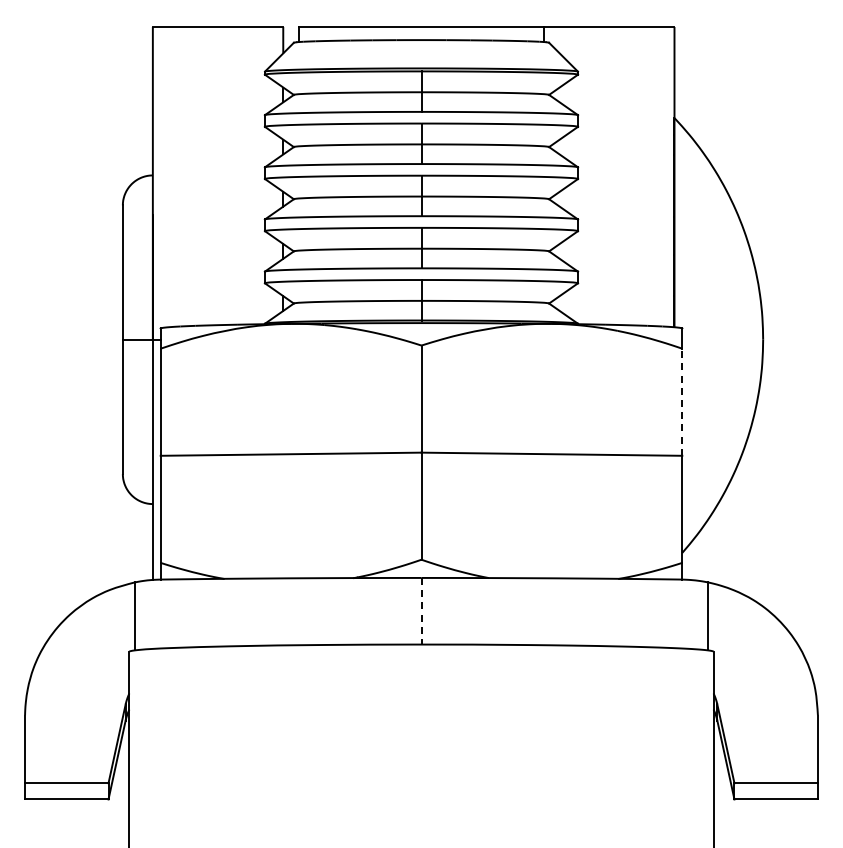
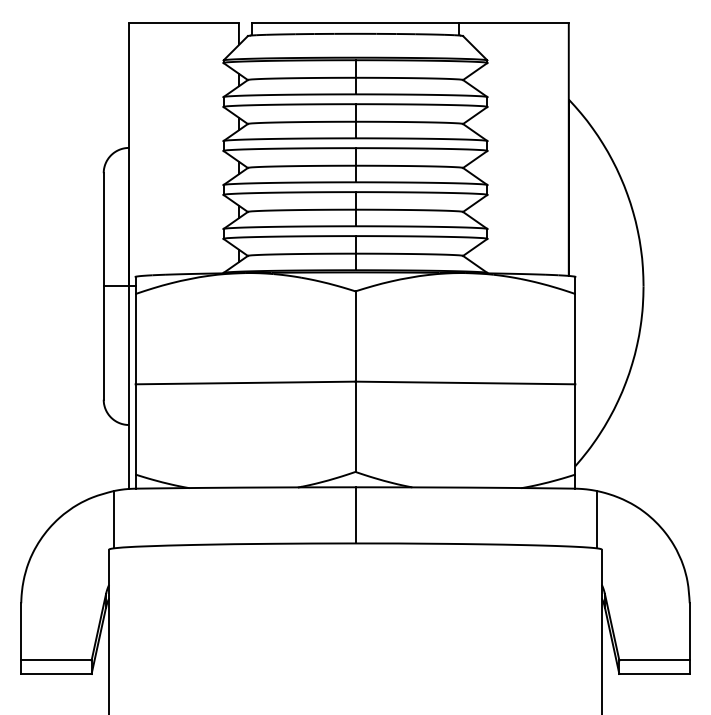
line: (682, 402) -> (575, 339), dashed -> solid
line: (421, 611) -> (355, 515), dashed -> solid

